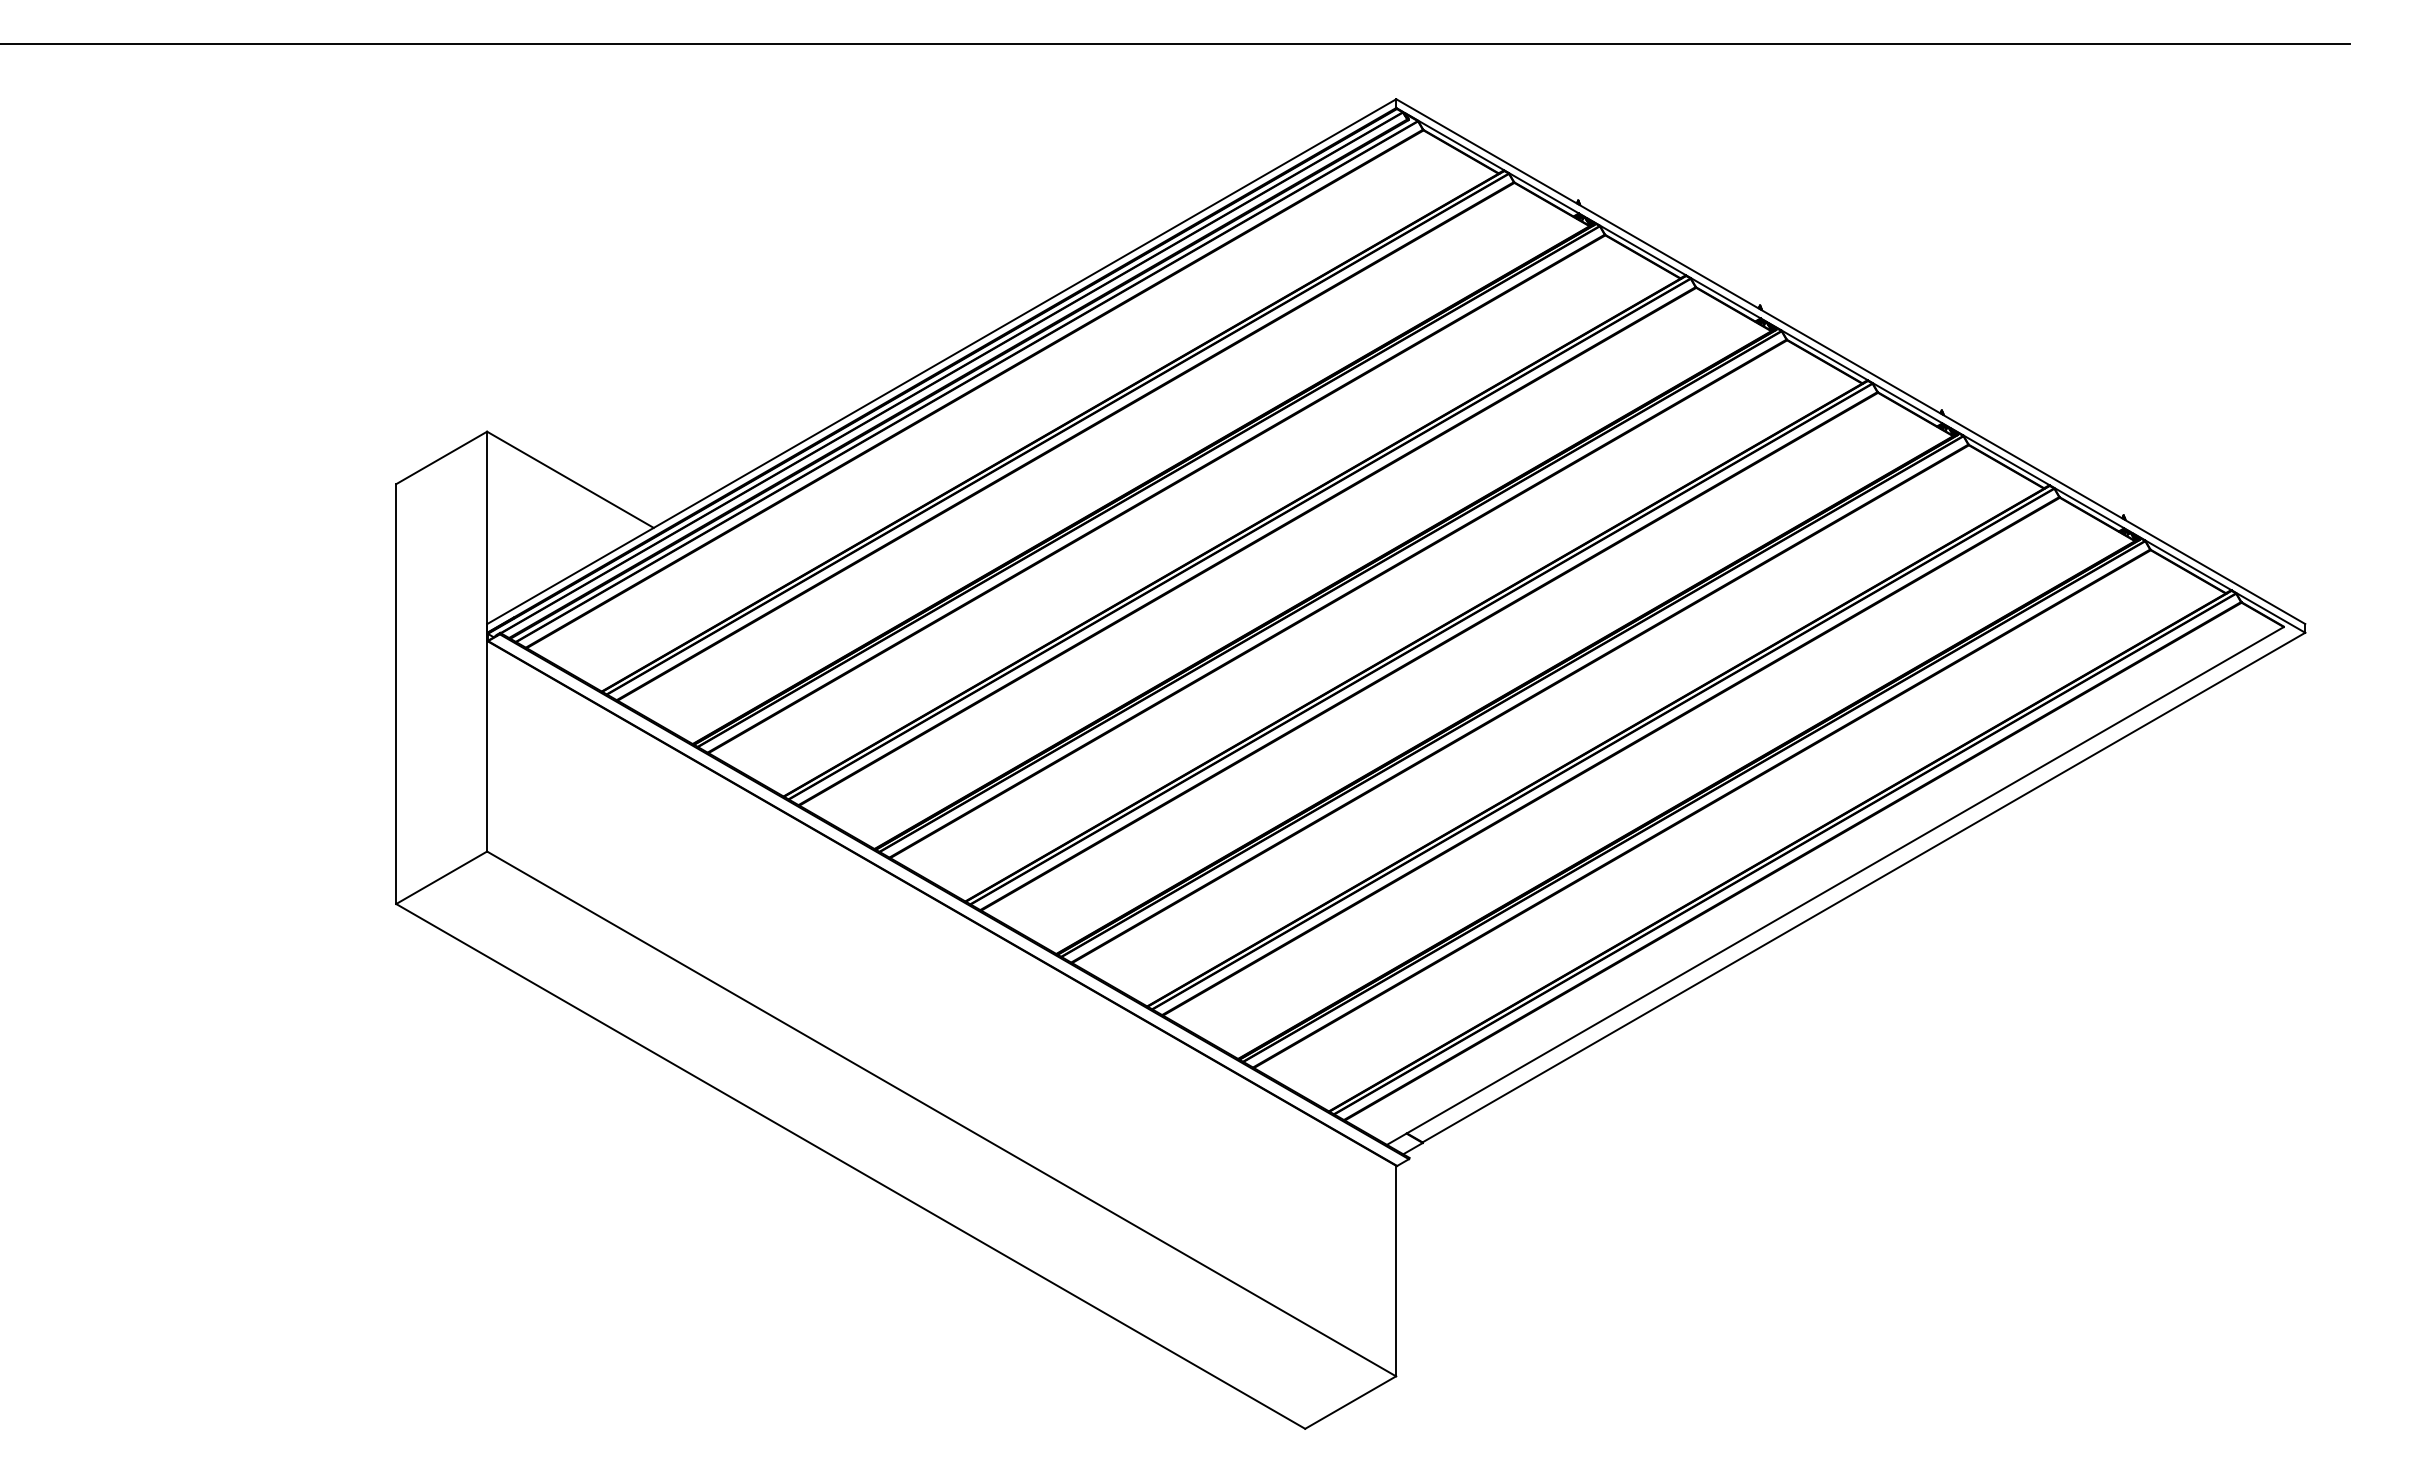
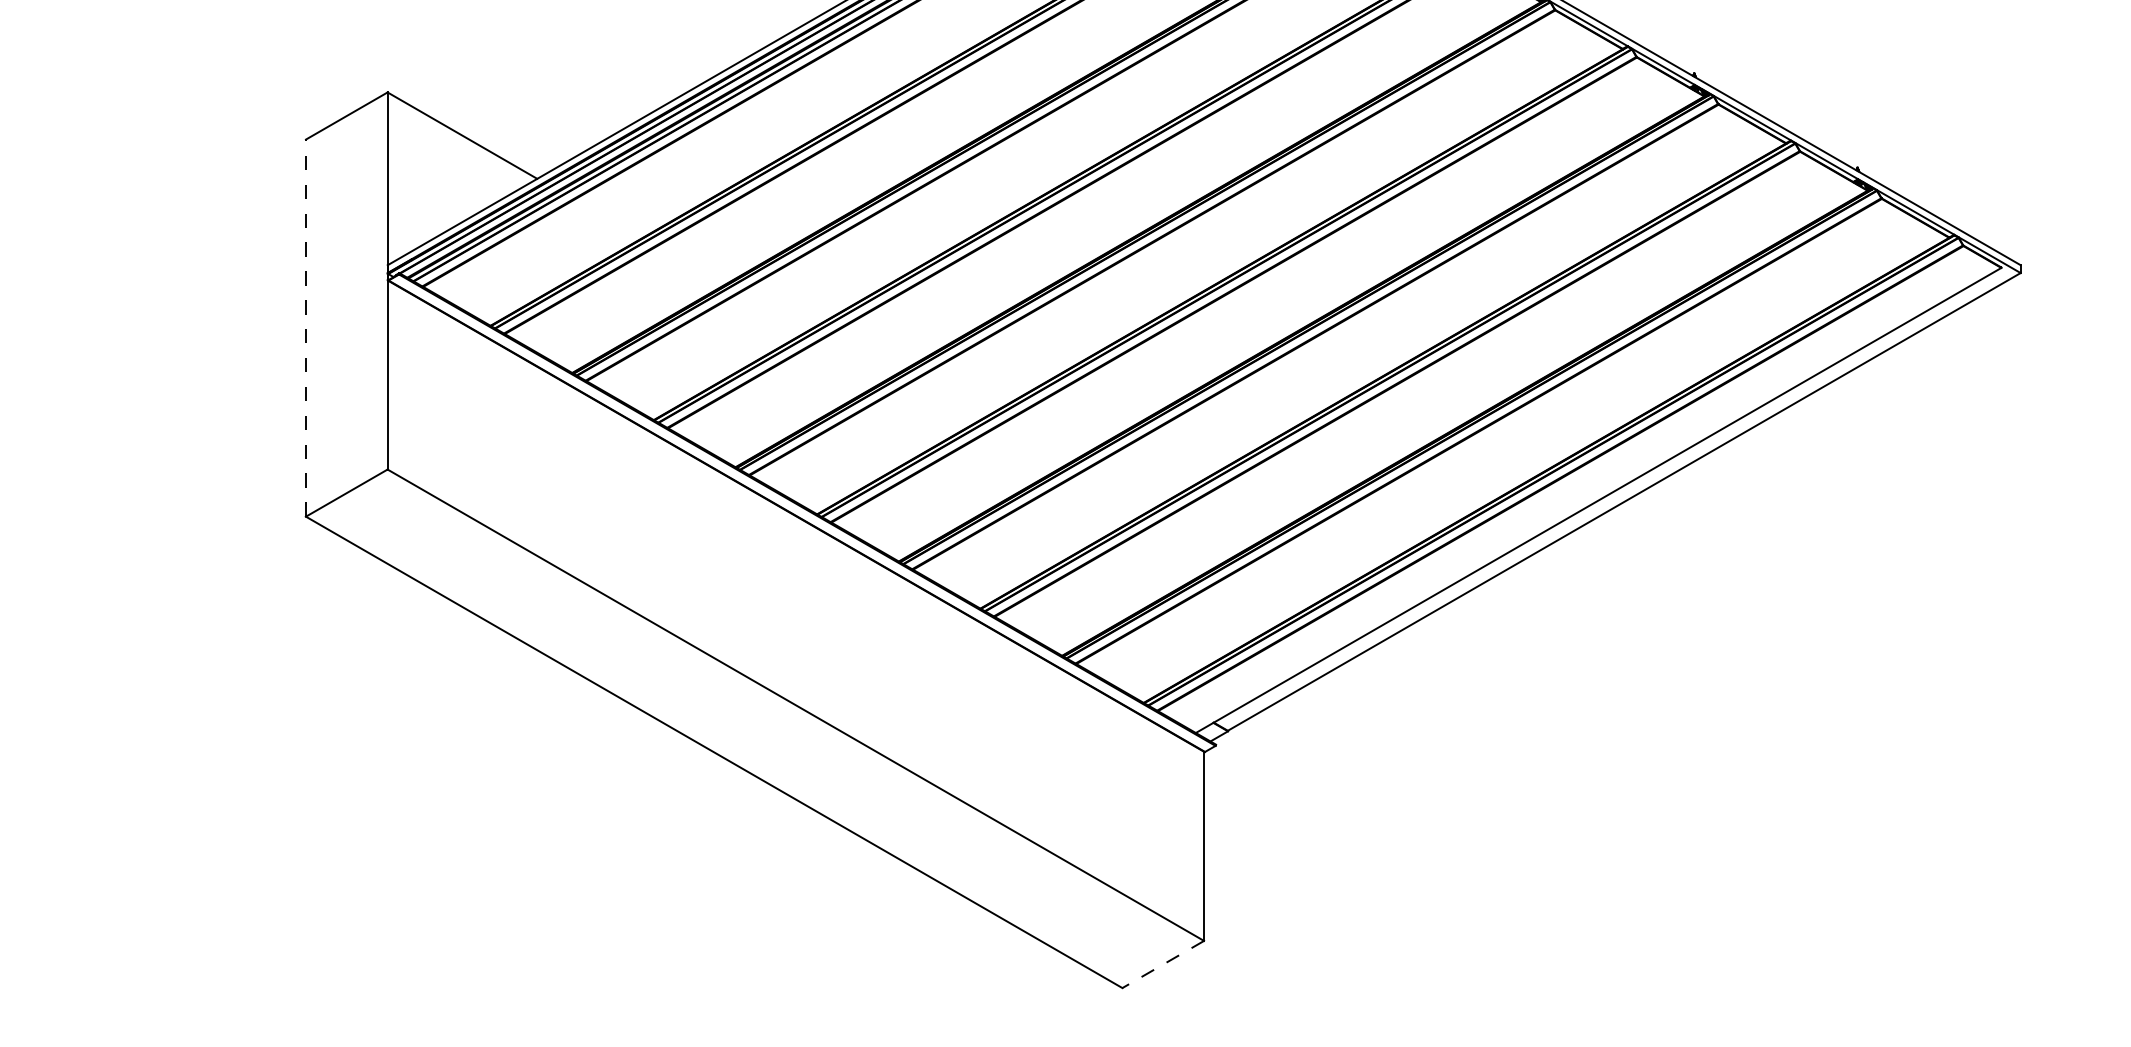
line: (396, 694) -> (306, 328), solid -> dashed
line: (1350, 1402) -> (1163, 964), solid -> dashed

